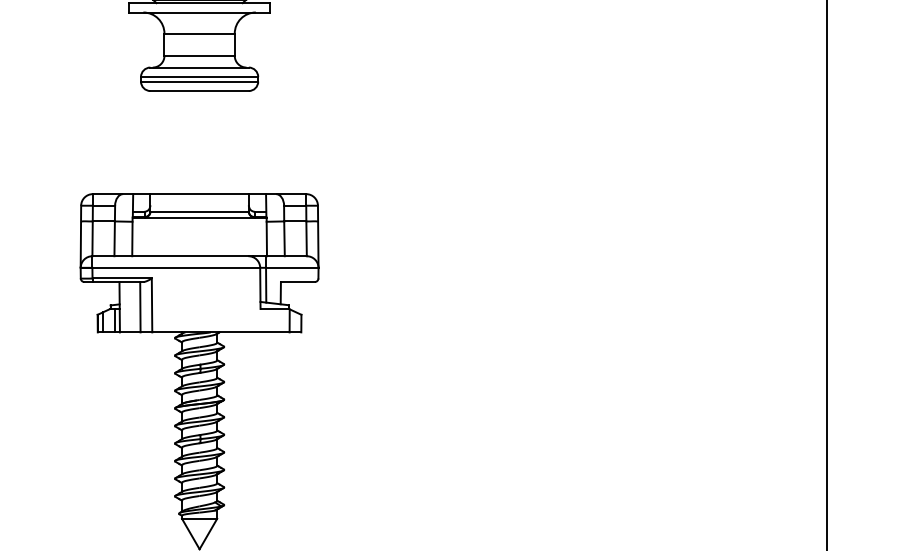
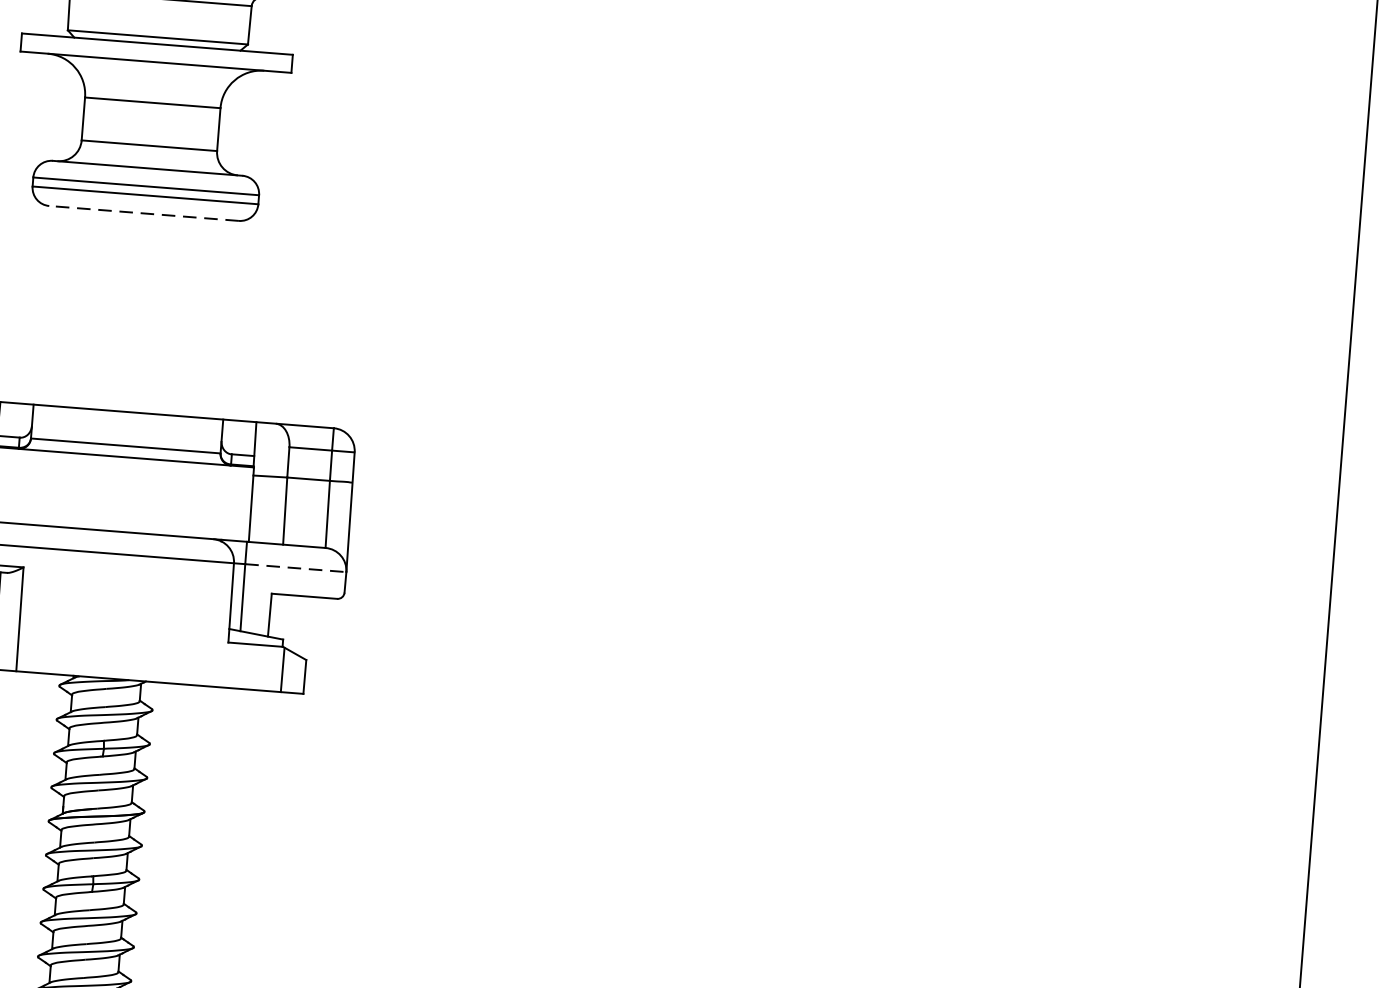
line: (199, 91) -> (143, 214), solid -> dashed
line: (292, 267) -> (296, 567), solid -> dashed

